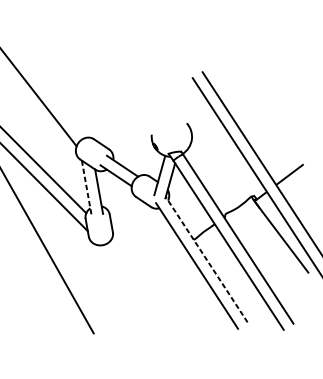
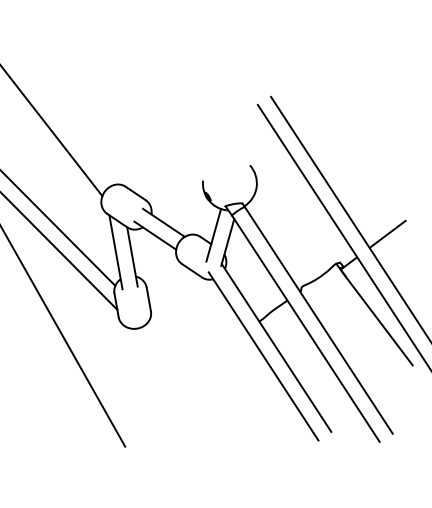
line: (86, 188) -> (115, 252), dashed -> solid
line: (206, 259) -> (276, 347), dashed -> solid

